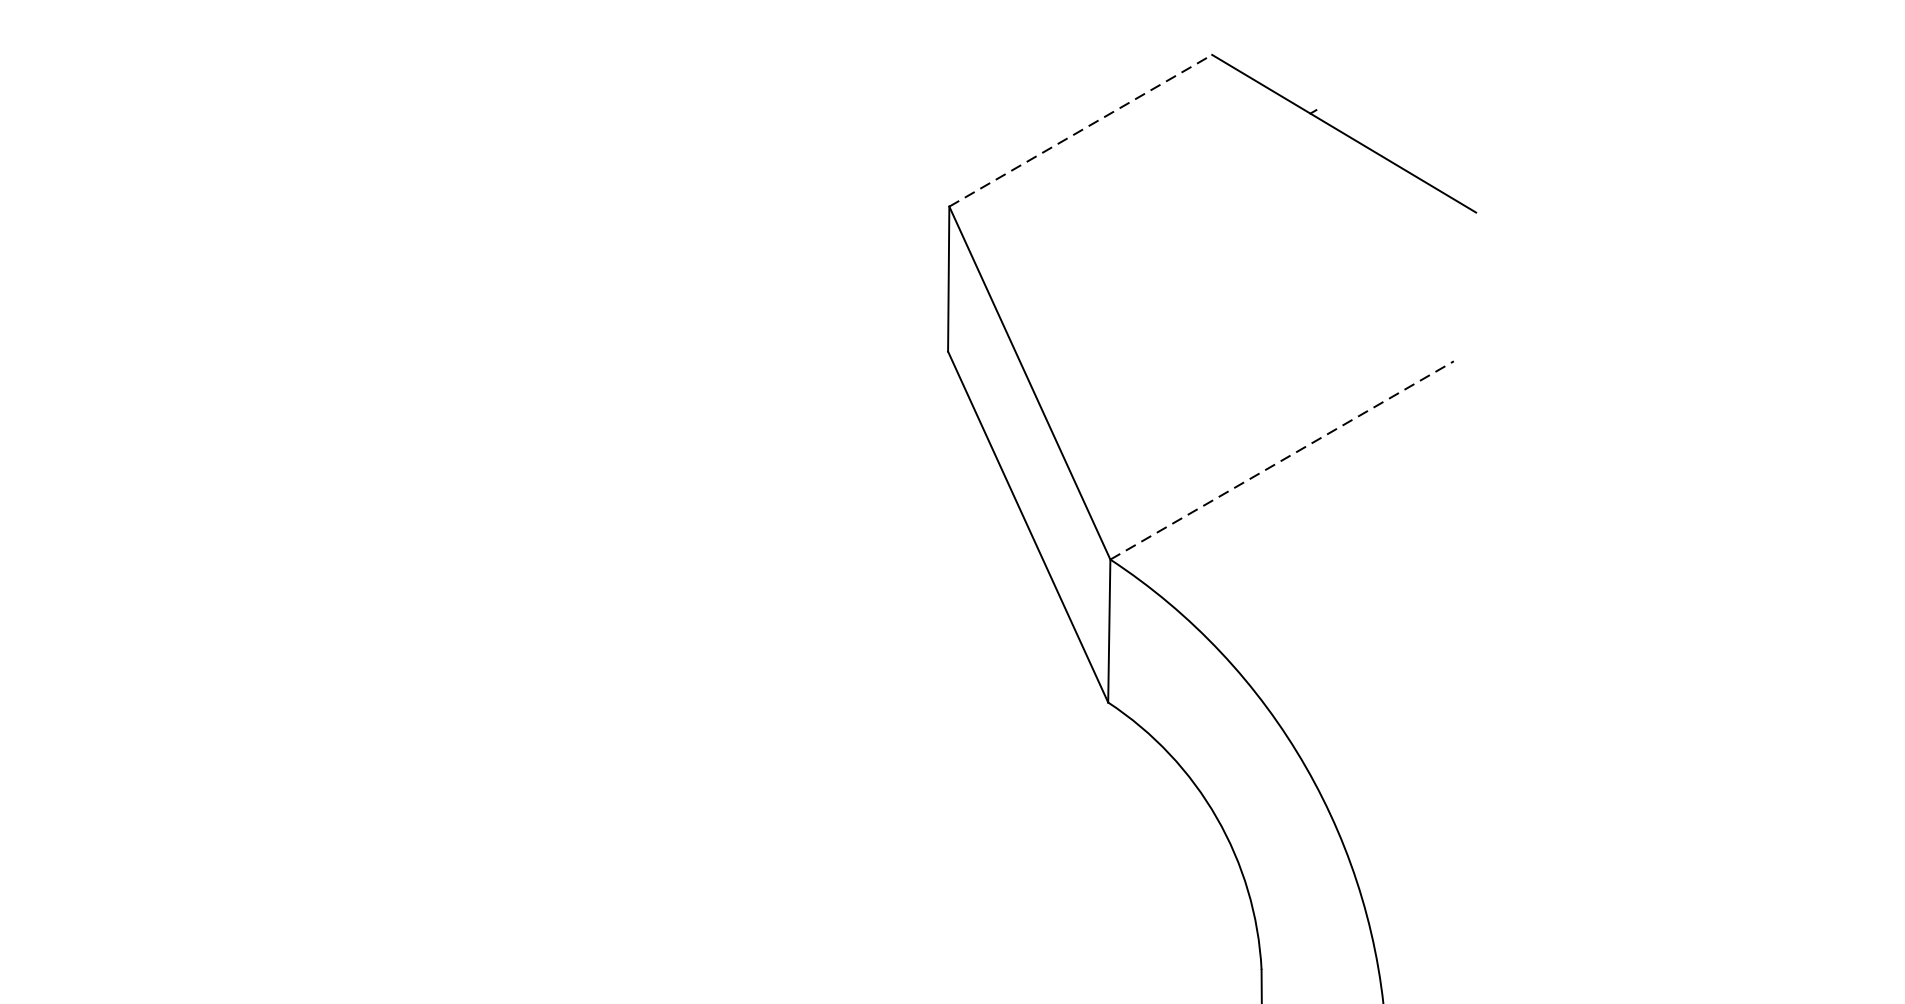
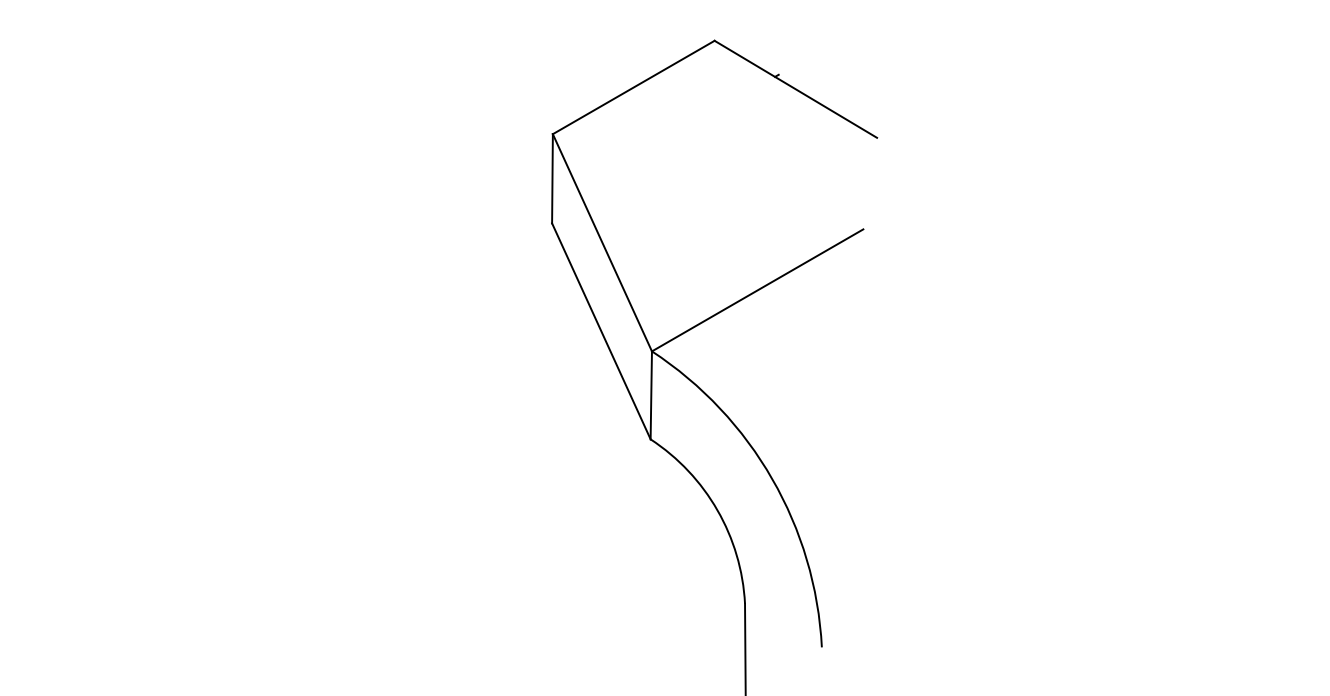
line: (1081, 130) -> (634, 87), dashed -> solid
line: (1283, 460) -> (758, 290), dashed -> solid

